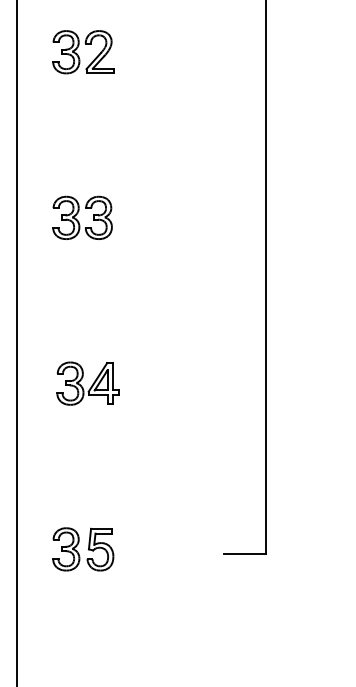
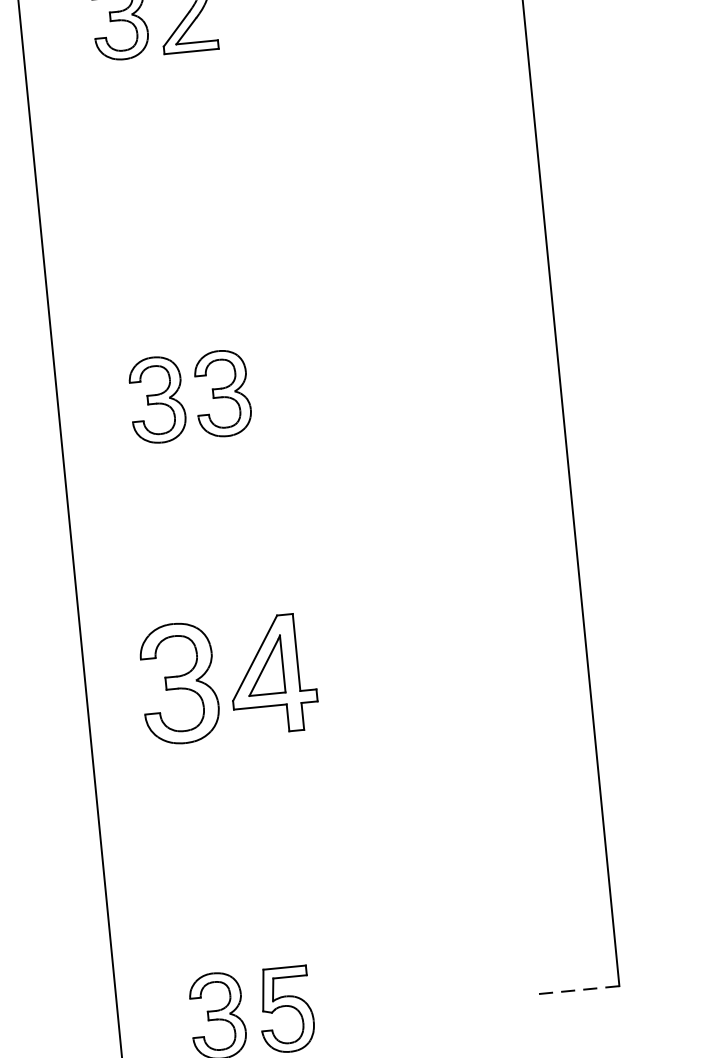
part: (82, 217) -> (189, 395), moved
part: (87, 383) -> (227, 678), size x1.4
line: (244, 554) -> (576, 991), solid -> dashed

